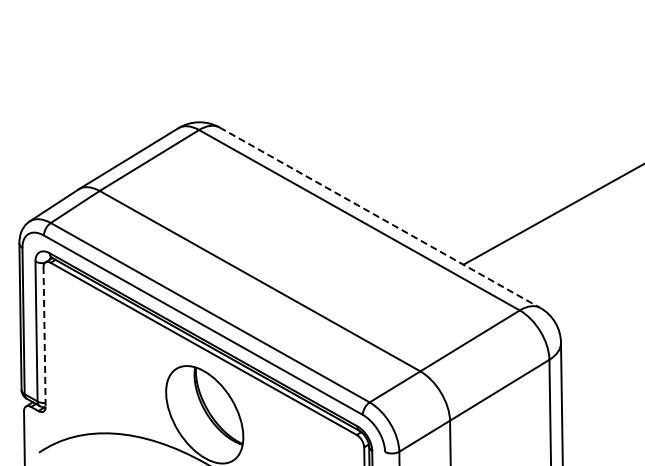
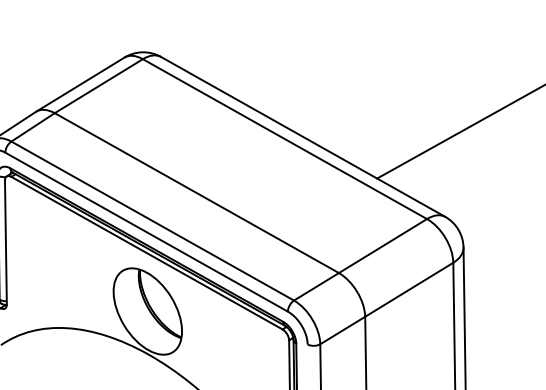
line: (379, 217) -> (302, 136), dashed -> solid
line: (44, 336) -> (5, 242), dashed -> solid

